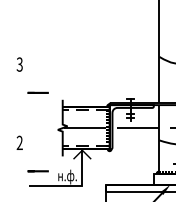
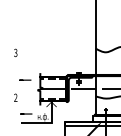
line: (38, 91) -> (25, 79), moved

